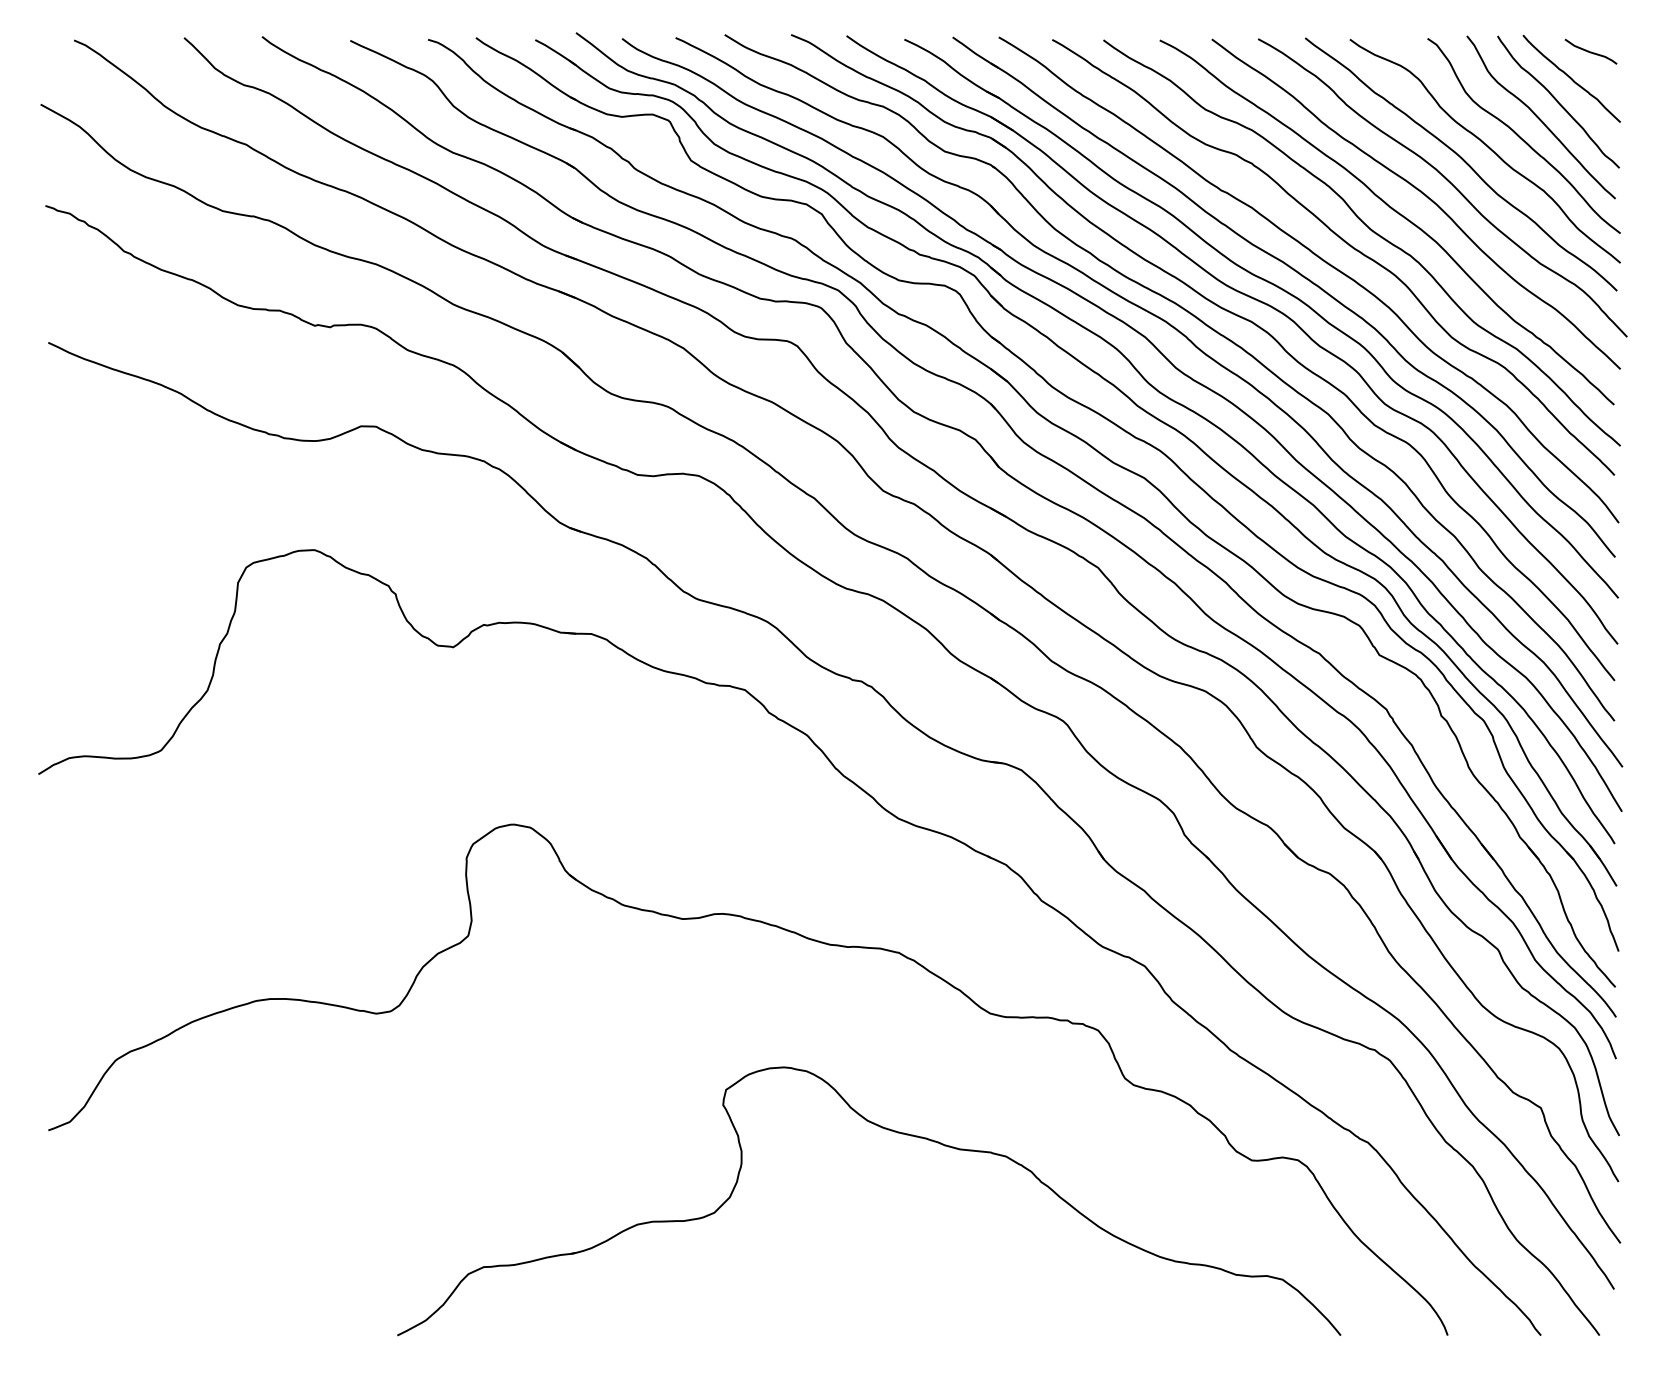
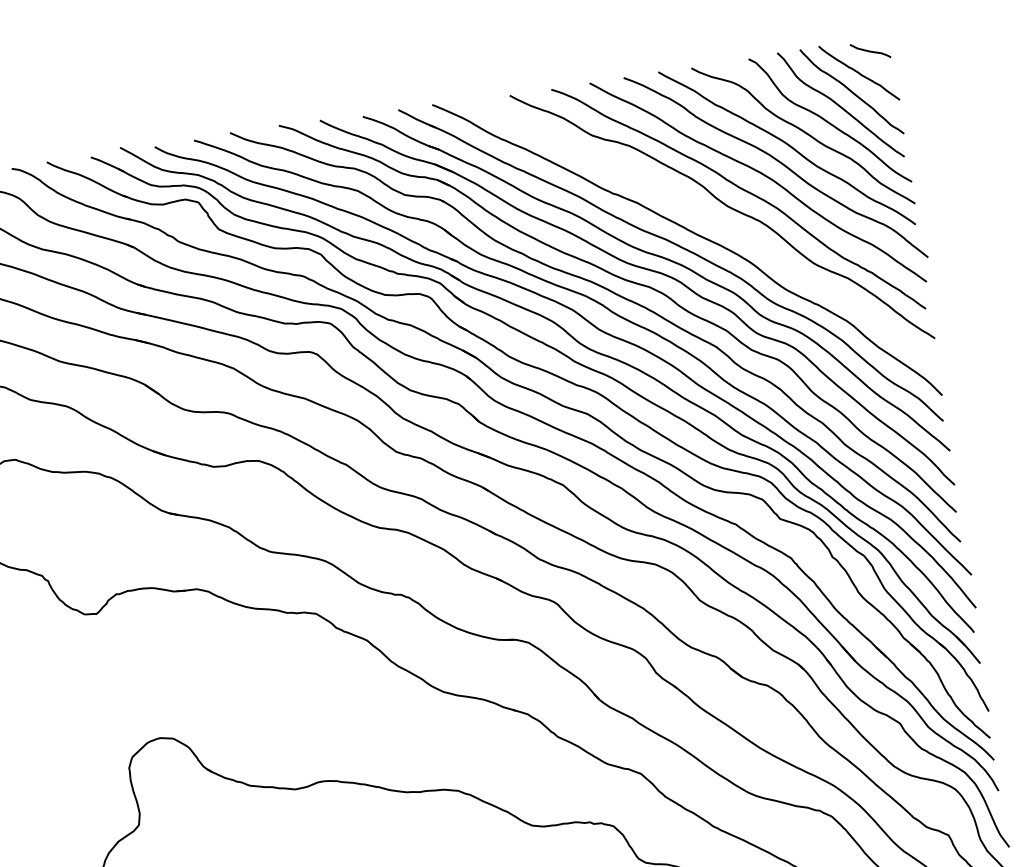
curve: (1345, 243) -> (710, 219), removed

